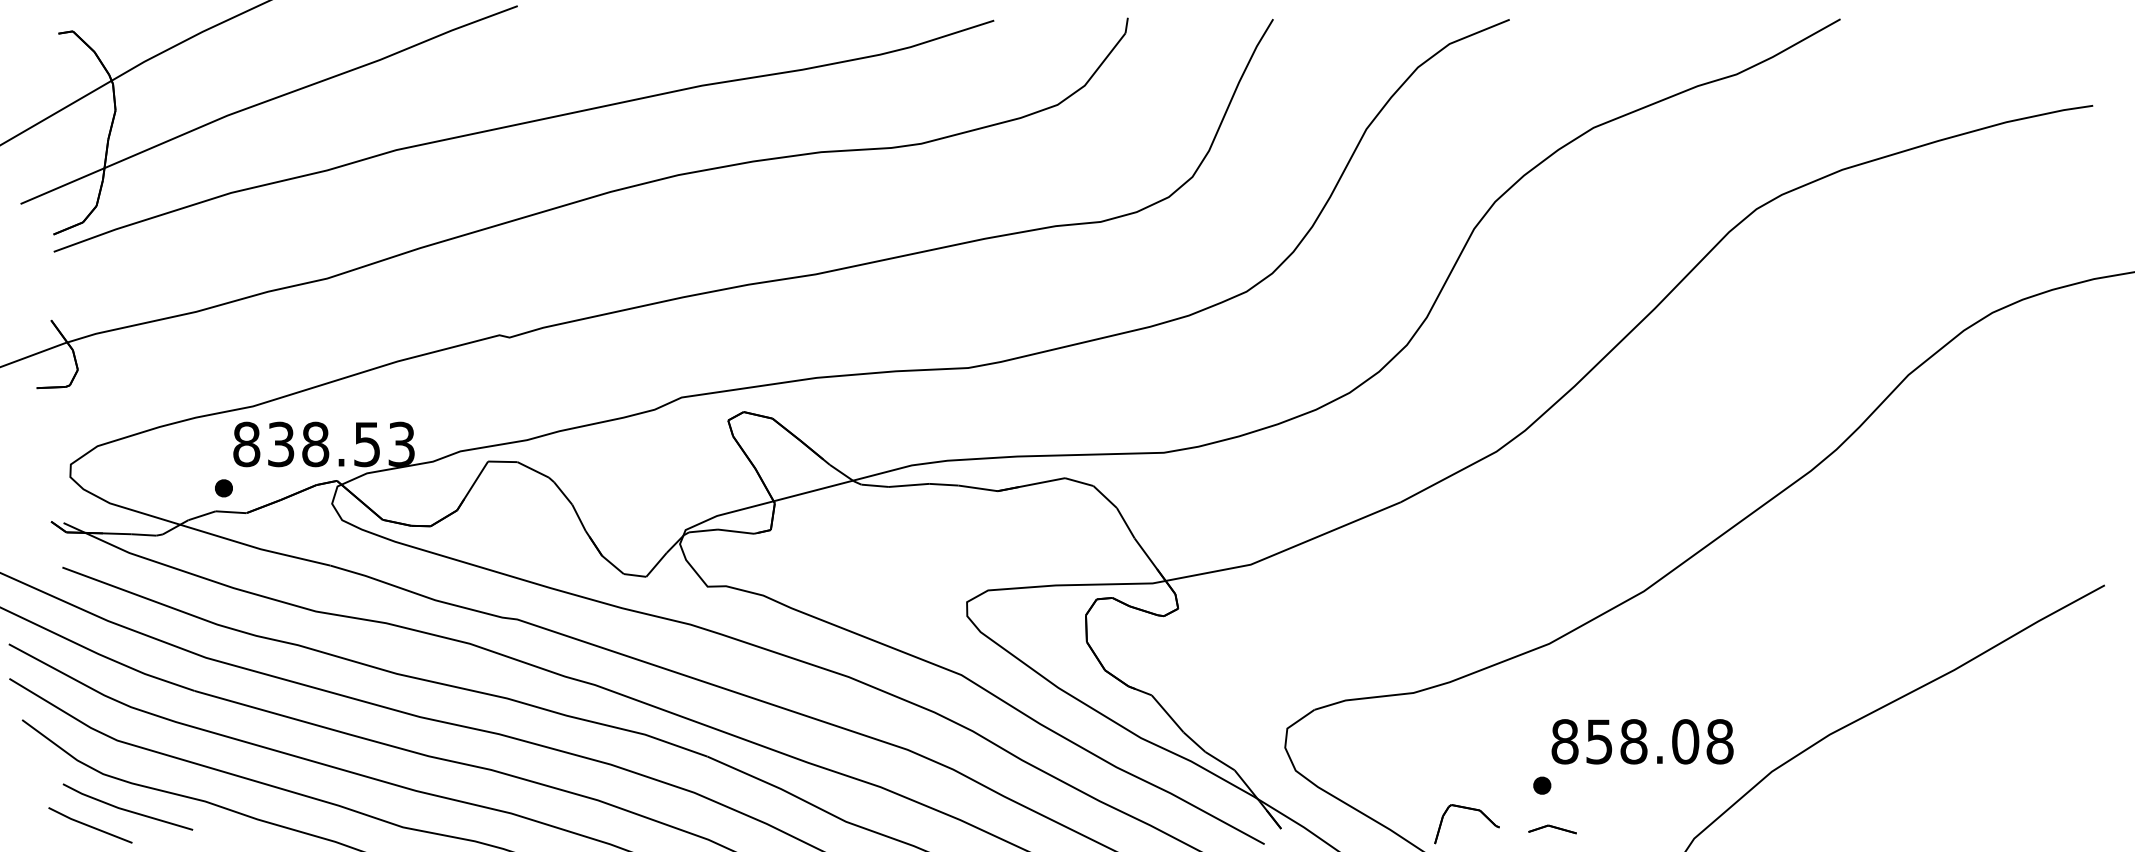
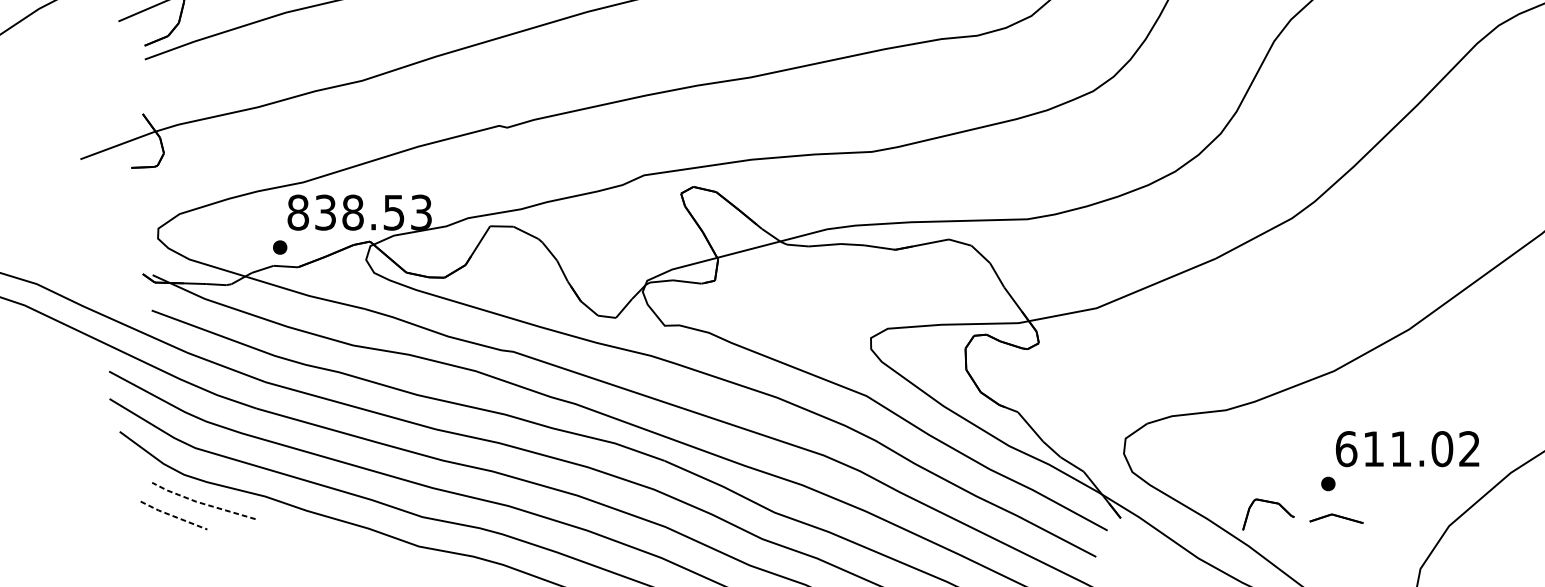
text: (1642, 741) -> (1408, 448), 858.08 -> 611.02
line: (125, 810) -> (201, 503), solid -> dashed
line: (89, 826) -> (173, 516), solid -> dashed
part: (1552, 829) -> (1336, 518), size x1.4

